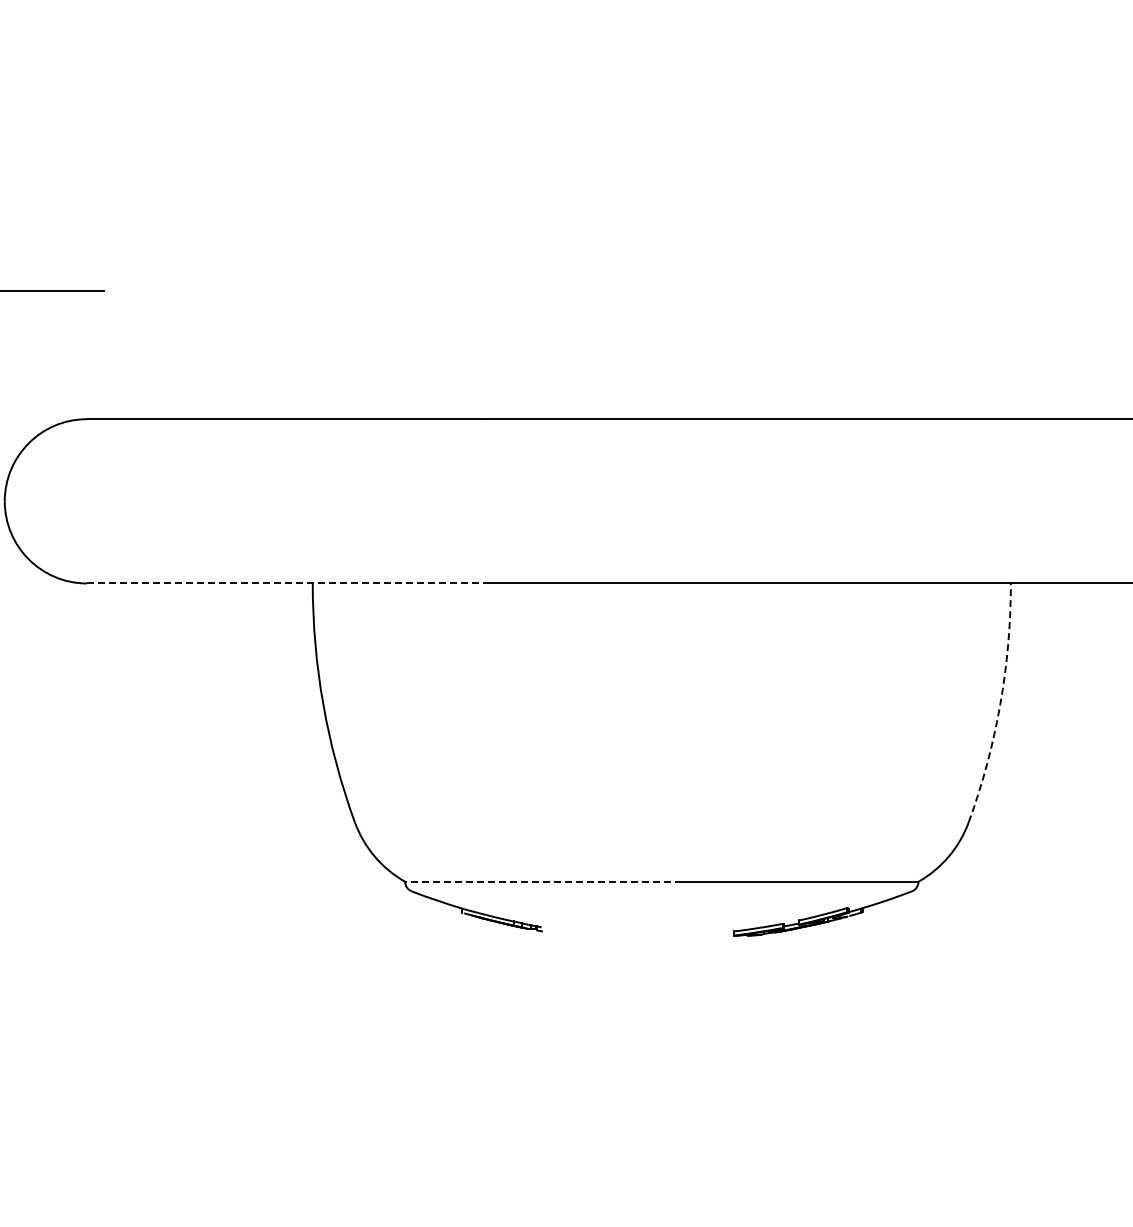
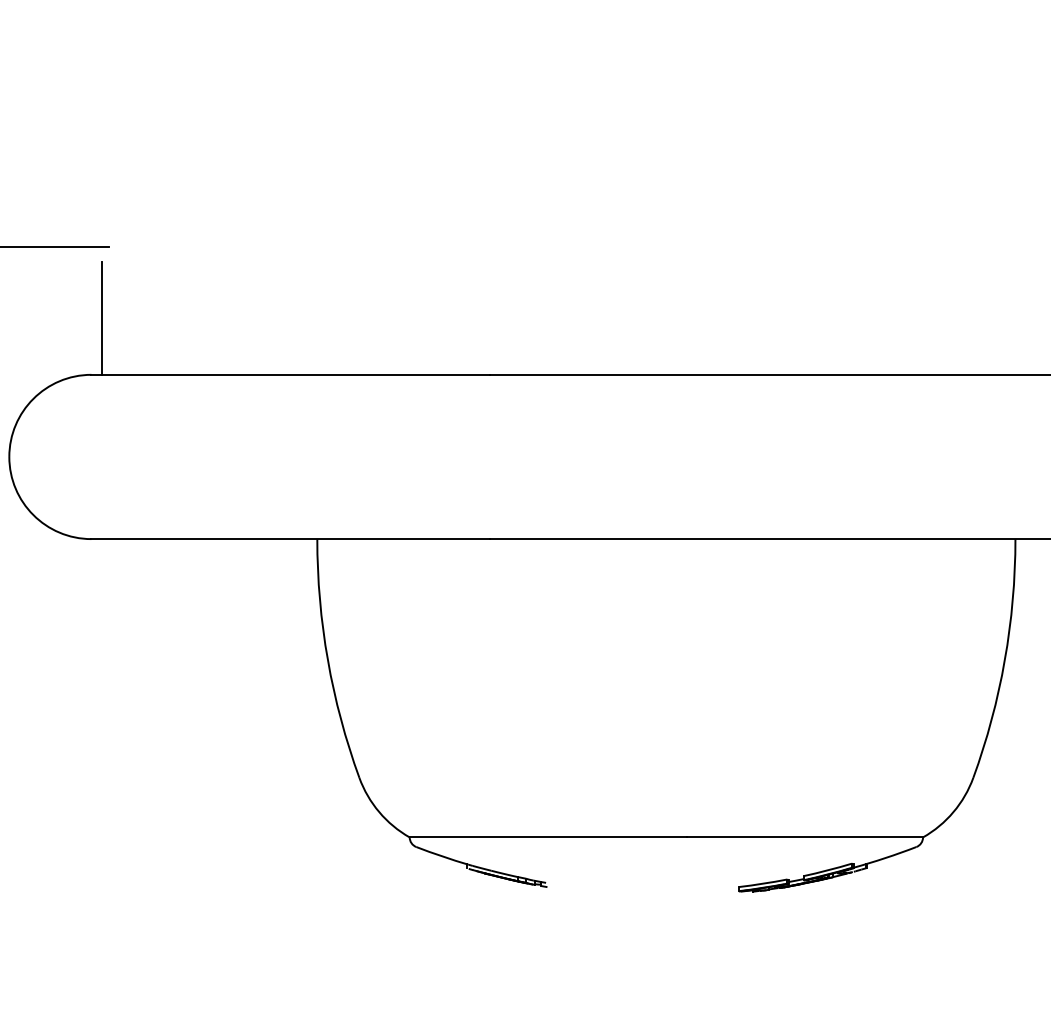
line: (97, 362) -> (102, 318), added
line: (286, 583) -> (291, 539), dashed -> solid
arc: (1000, 704) -> (1005, 660), dashed -> solid
line: (543, 881) -> (548, 837), dashed -> solid

